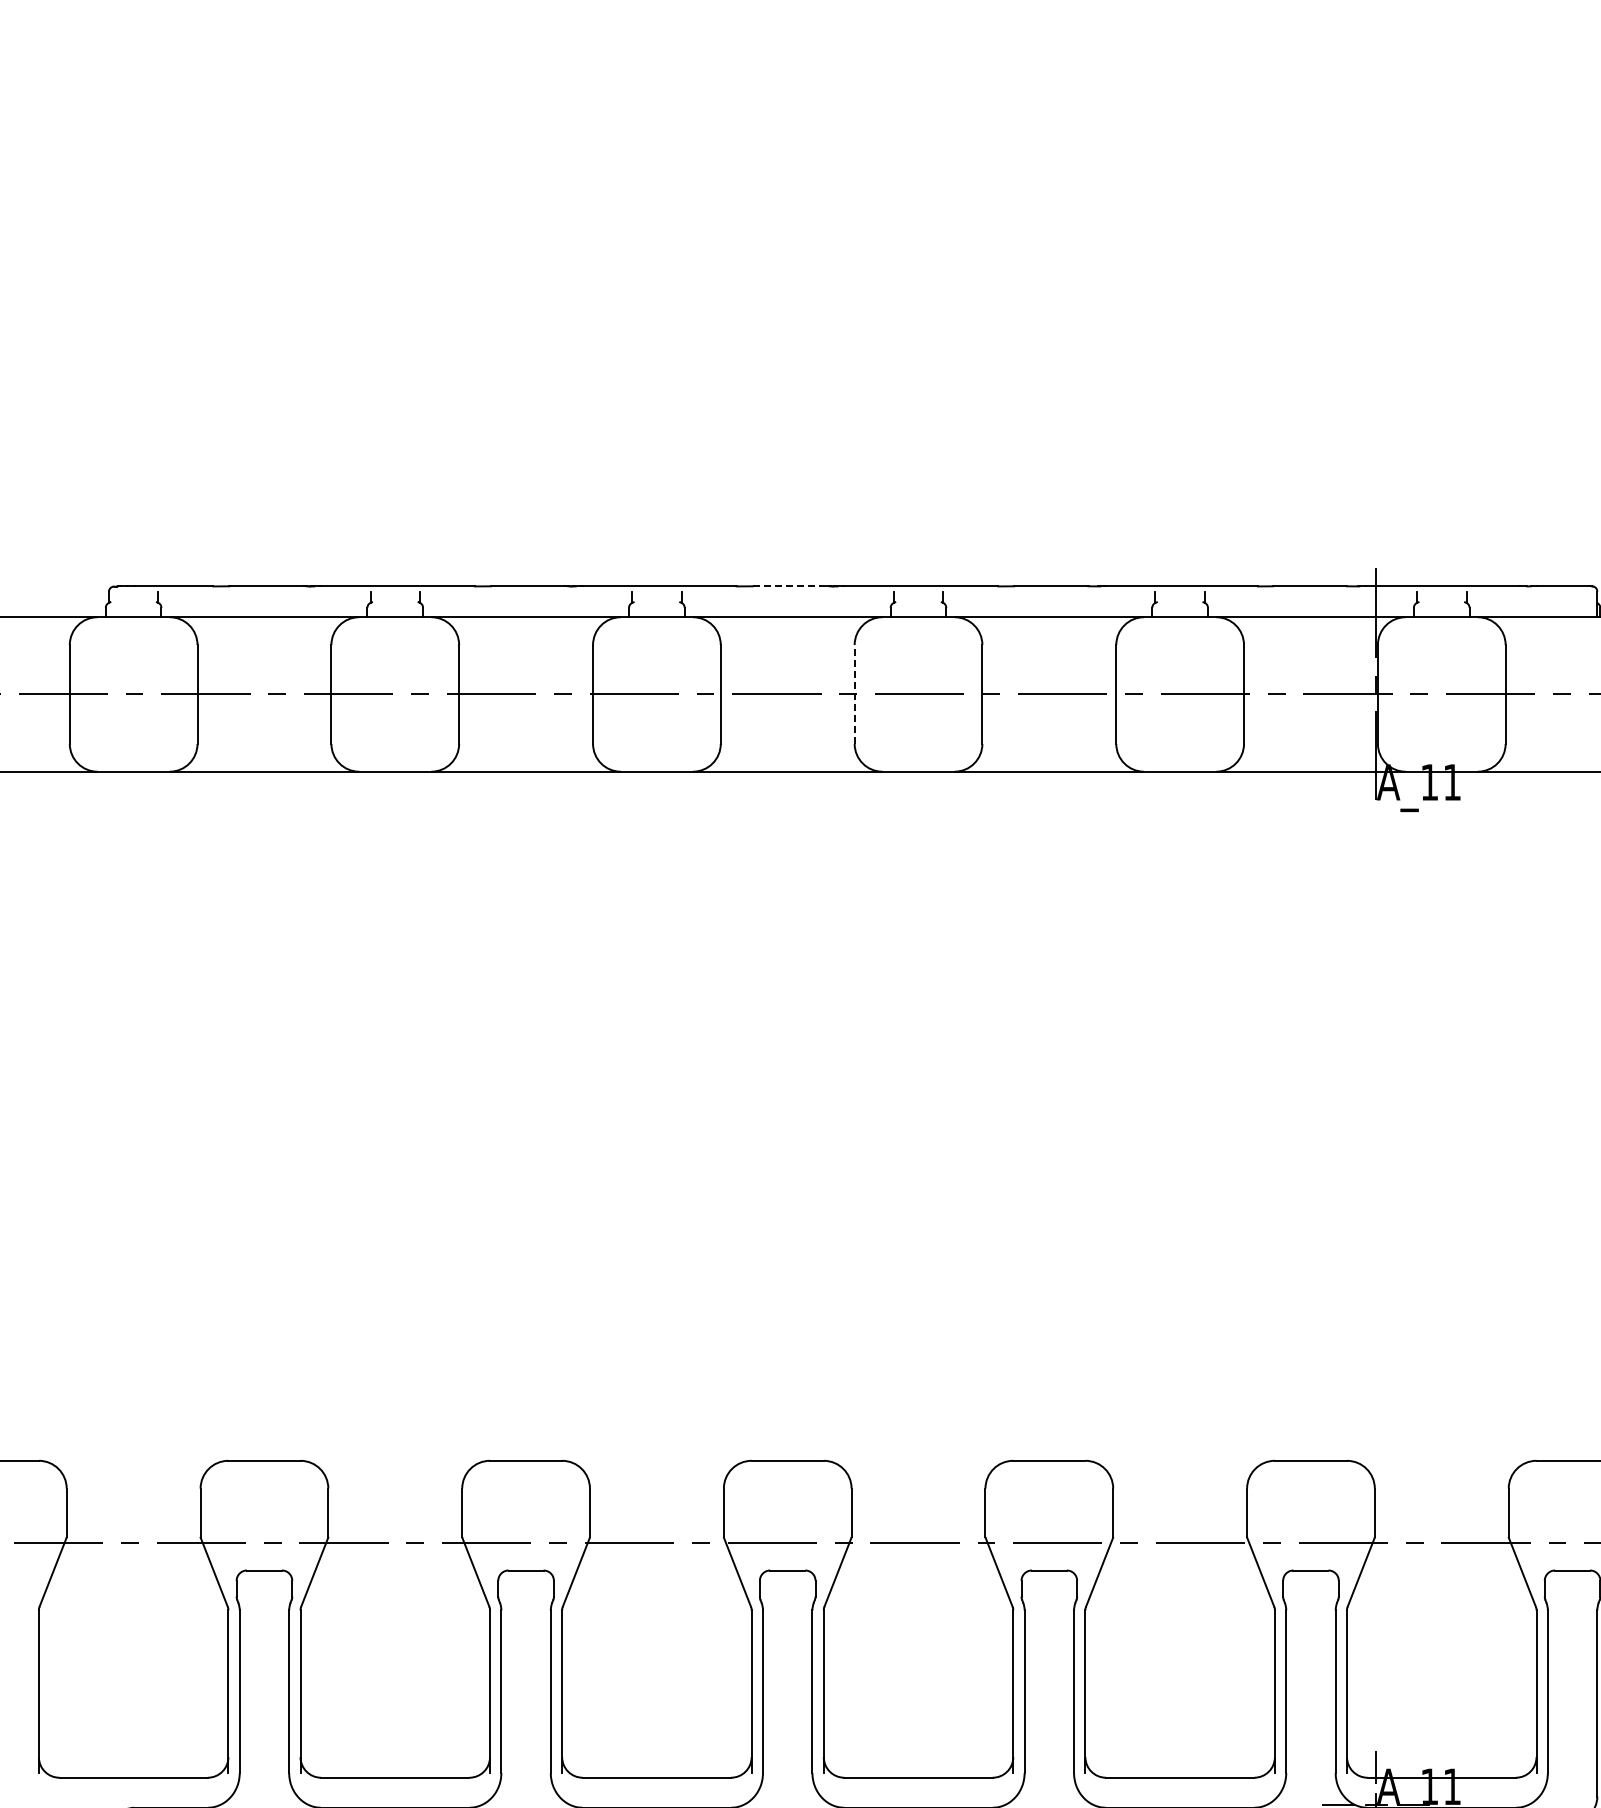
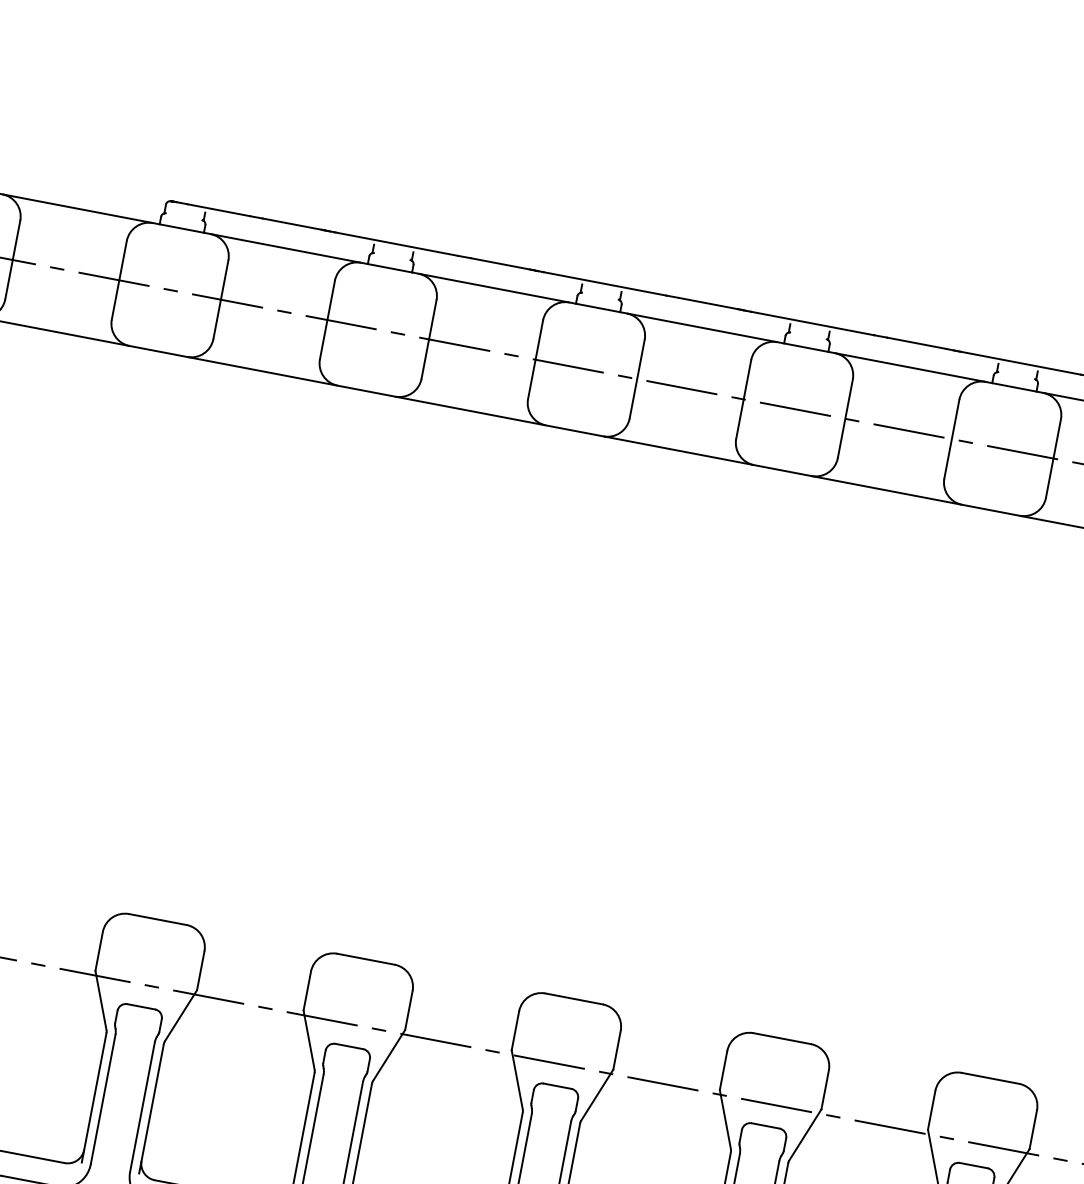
line: (790, 586) -> (709, 303), dashed -> solid
line: (854, 693) -> (743, 398), dashed -> solid

